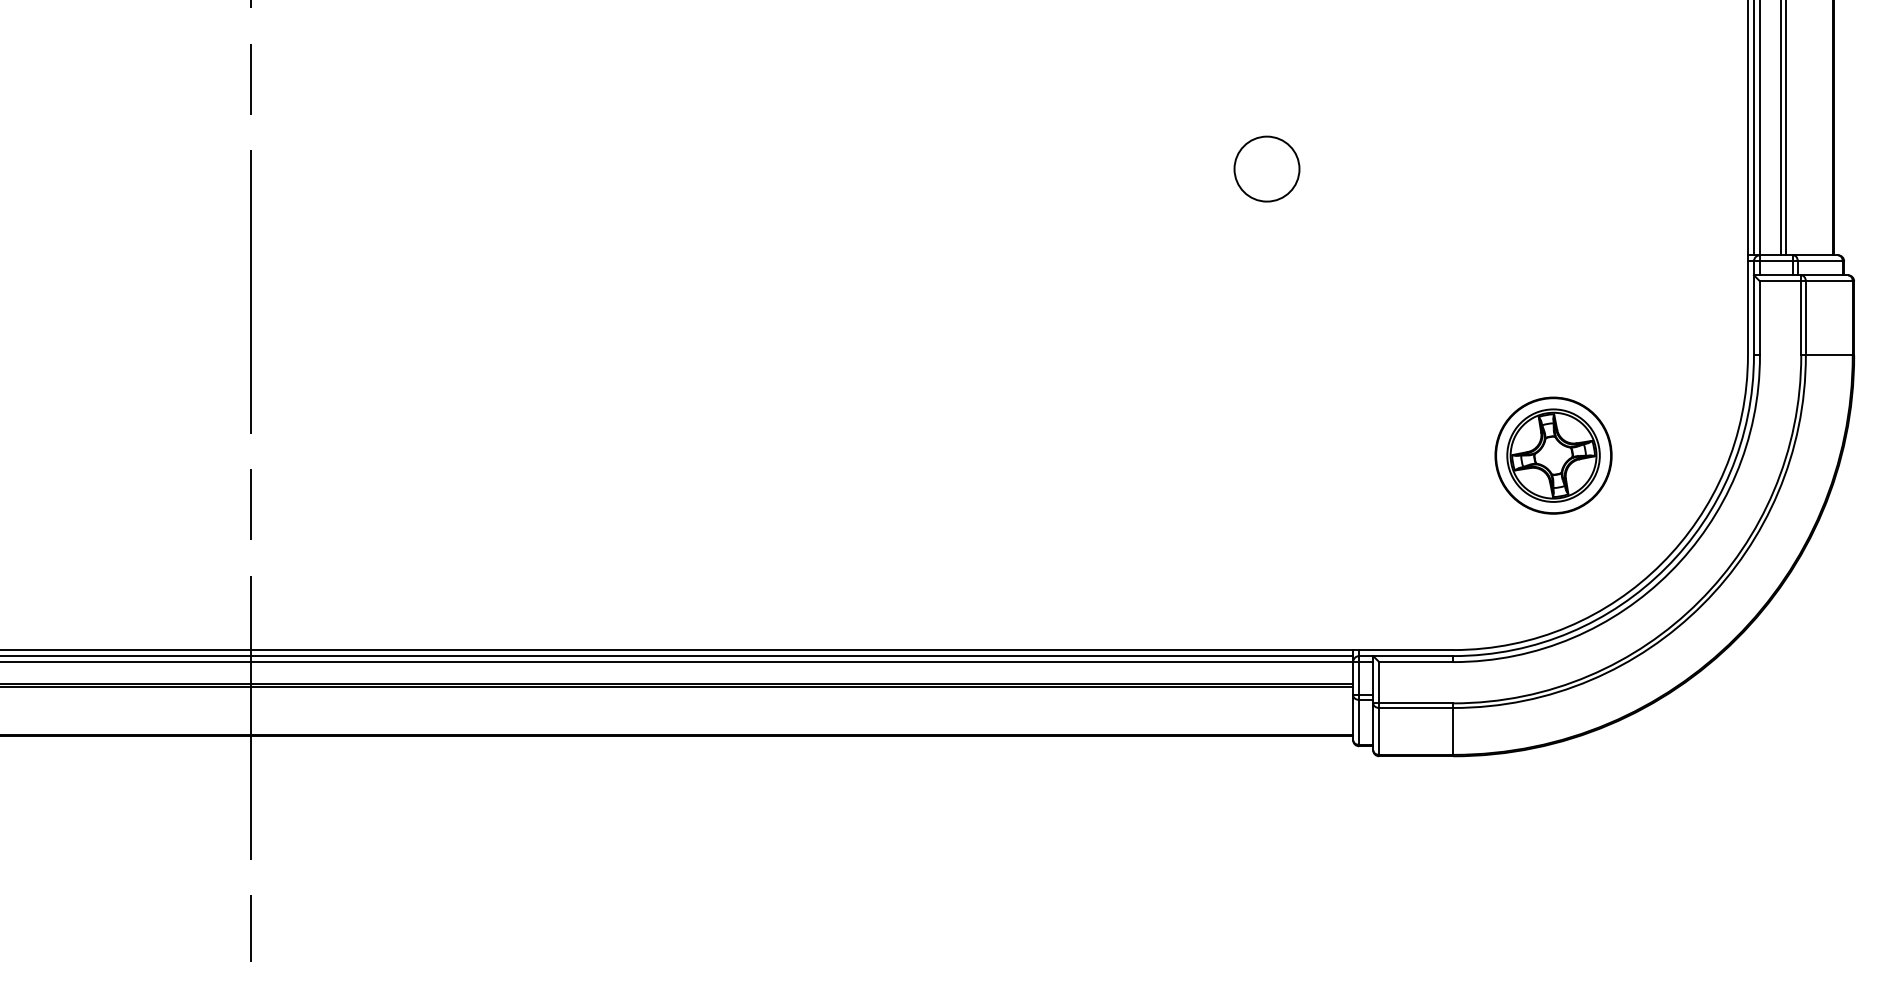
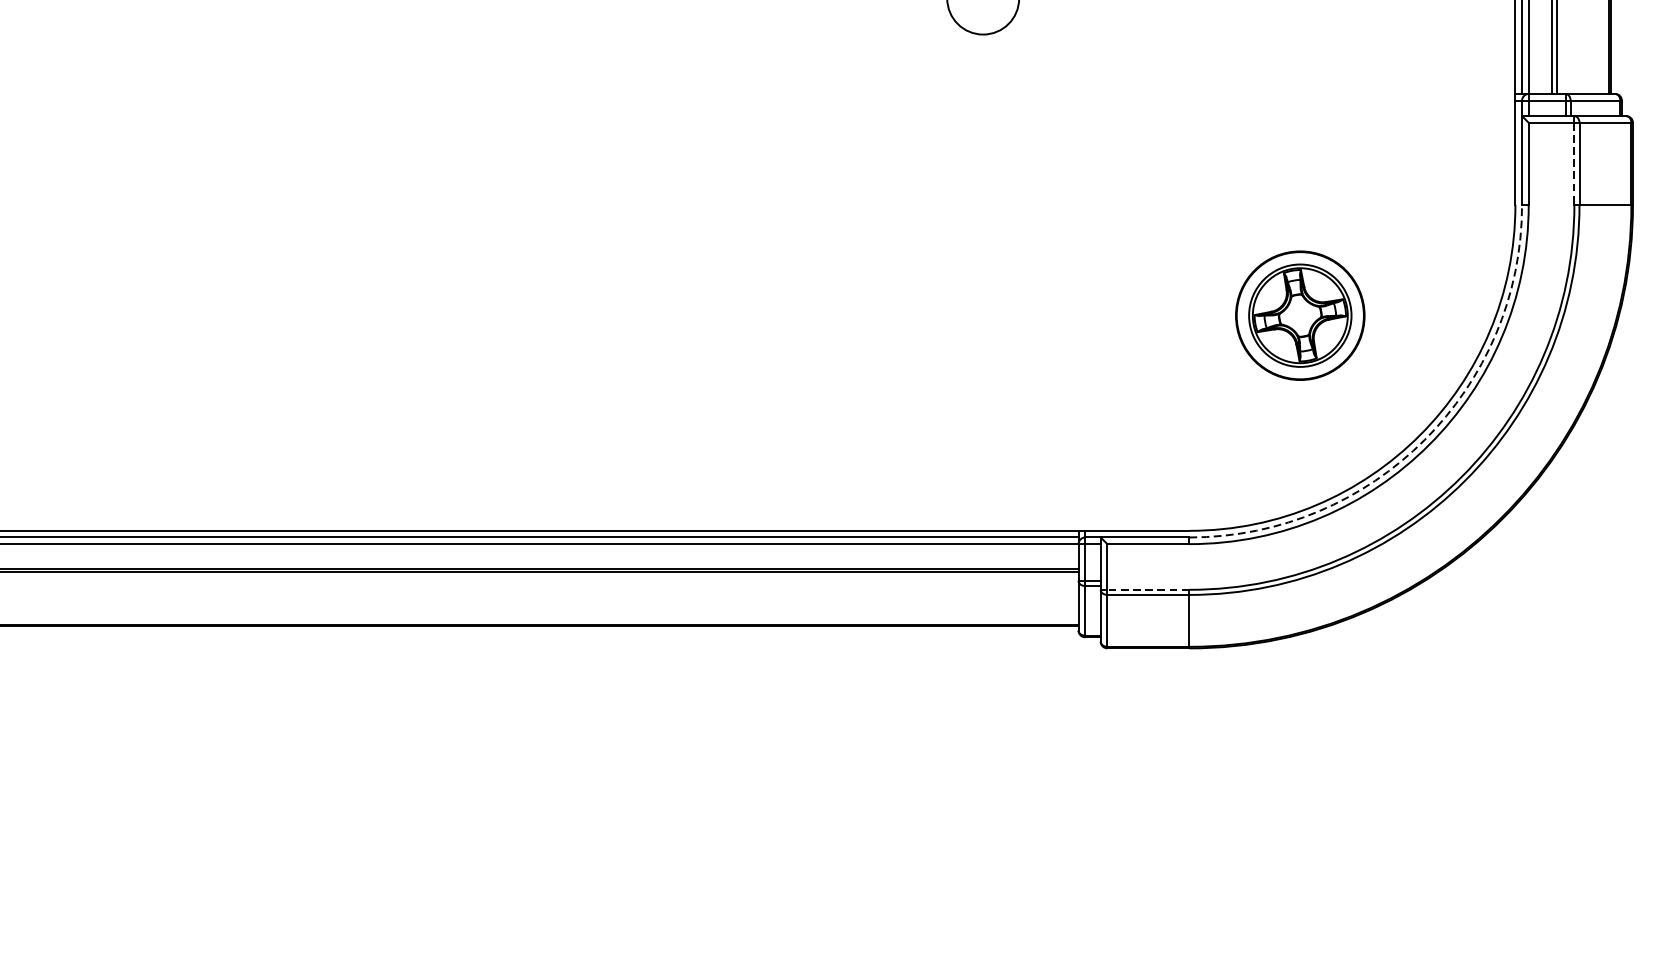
line: (1801, 318) -> (1574, 163), solid -> dashed
arc: (1665, 568) -> (1424, 440), solid -> dashed
line: (1415, 703) -> (1147, 589), solid -> dashed

